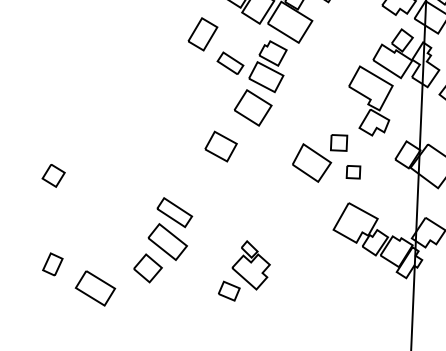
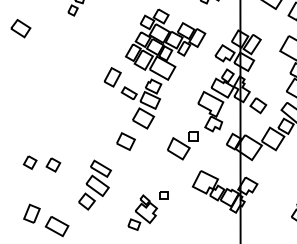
part: (352, 173) -> (163, 195), moved
part: (93, 180) -> (53, 164), added
part: (162, 239) -> (94, 184), moved
part: (52, 264) -> (31, 213), size x1.43

